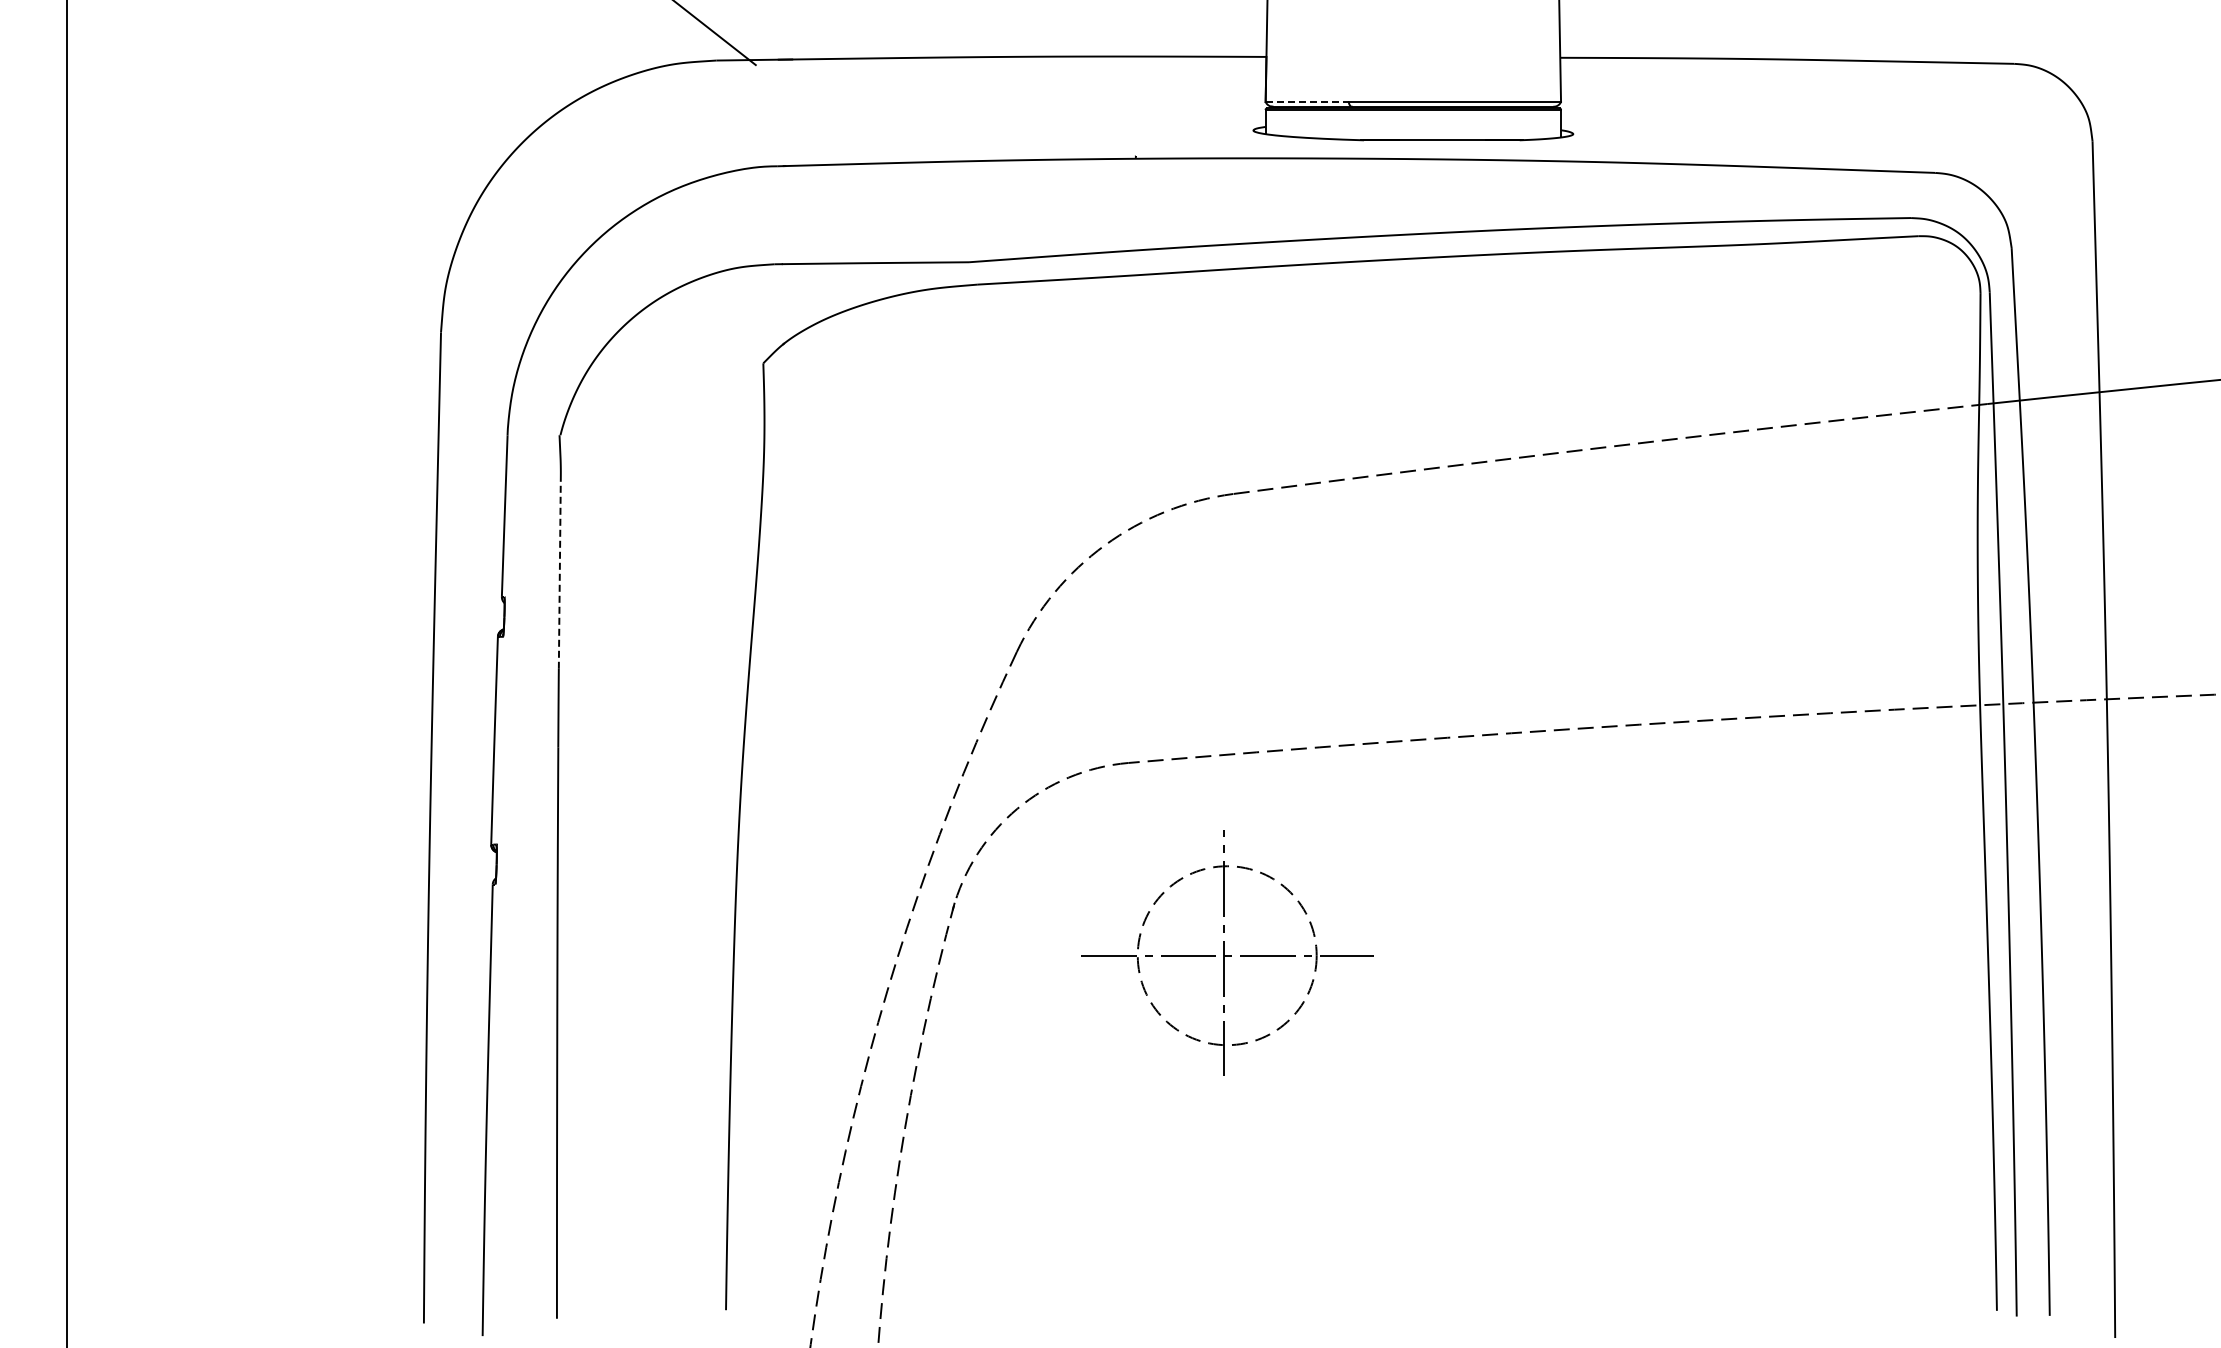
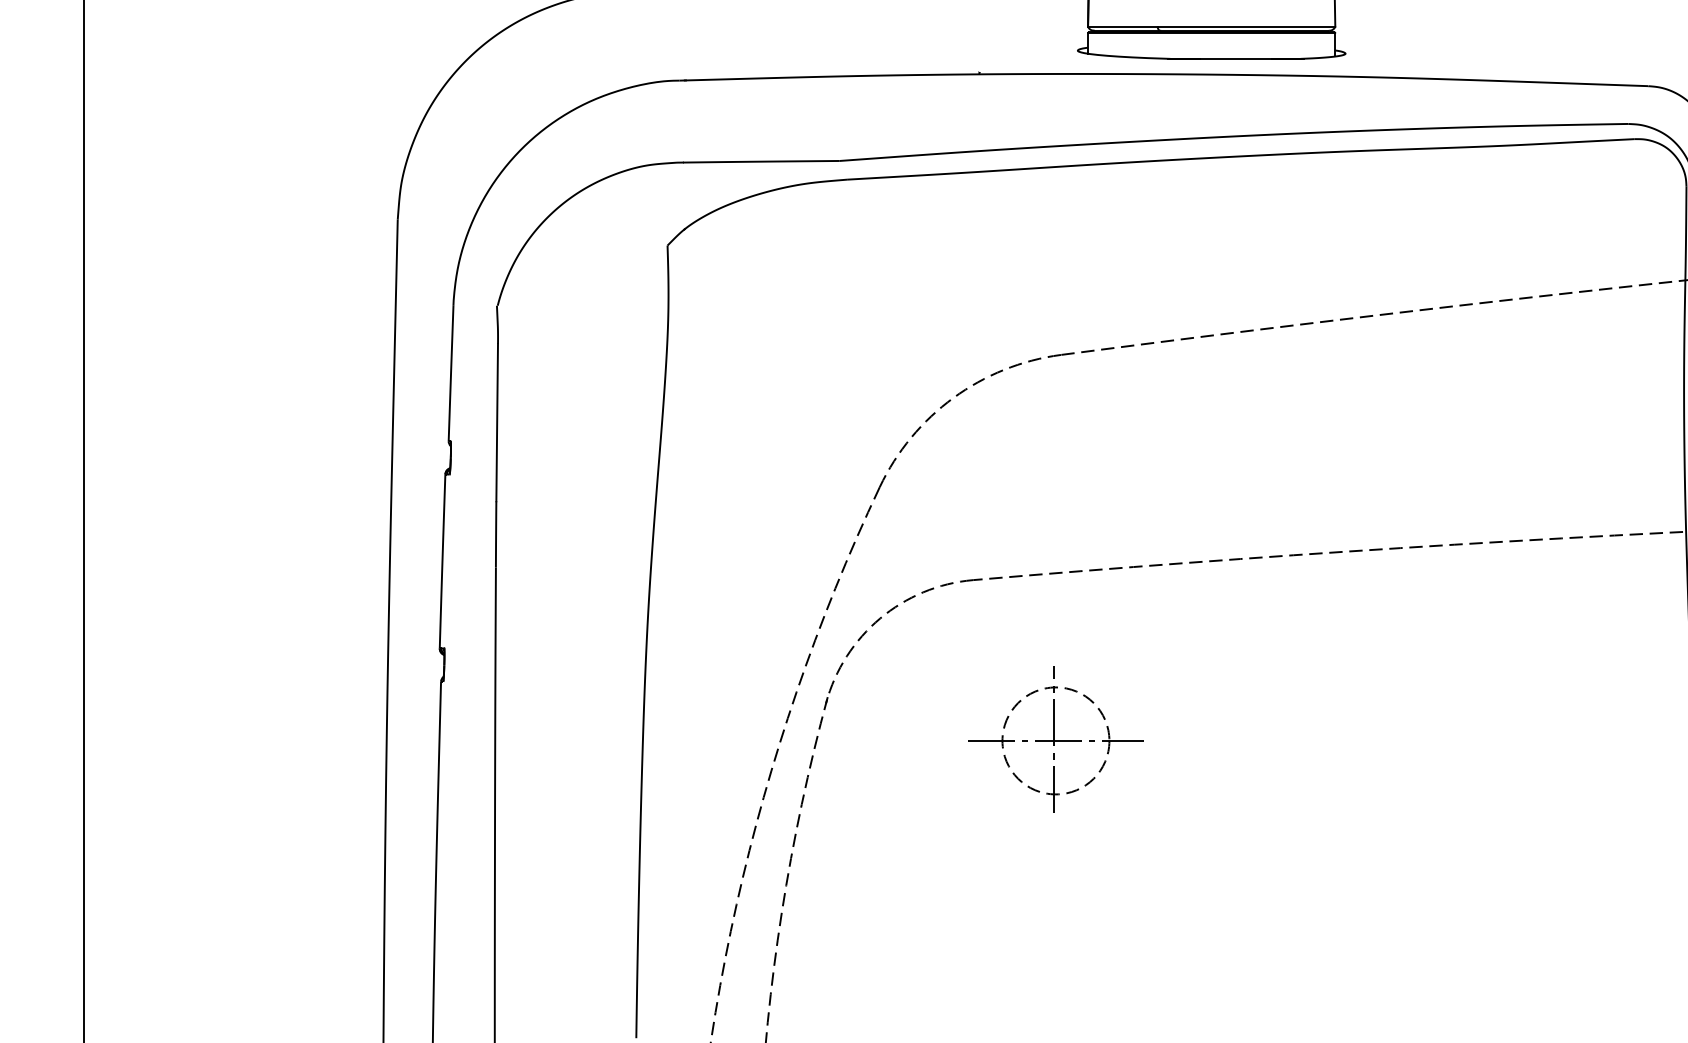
line: (1307, 101) -> (1123, 26), dashed -> solid
line: (559, 574) -> (496, 422), dashed -> solid
part: (1227, 953) -> (1056, 739), size x0.71

